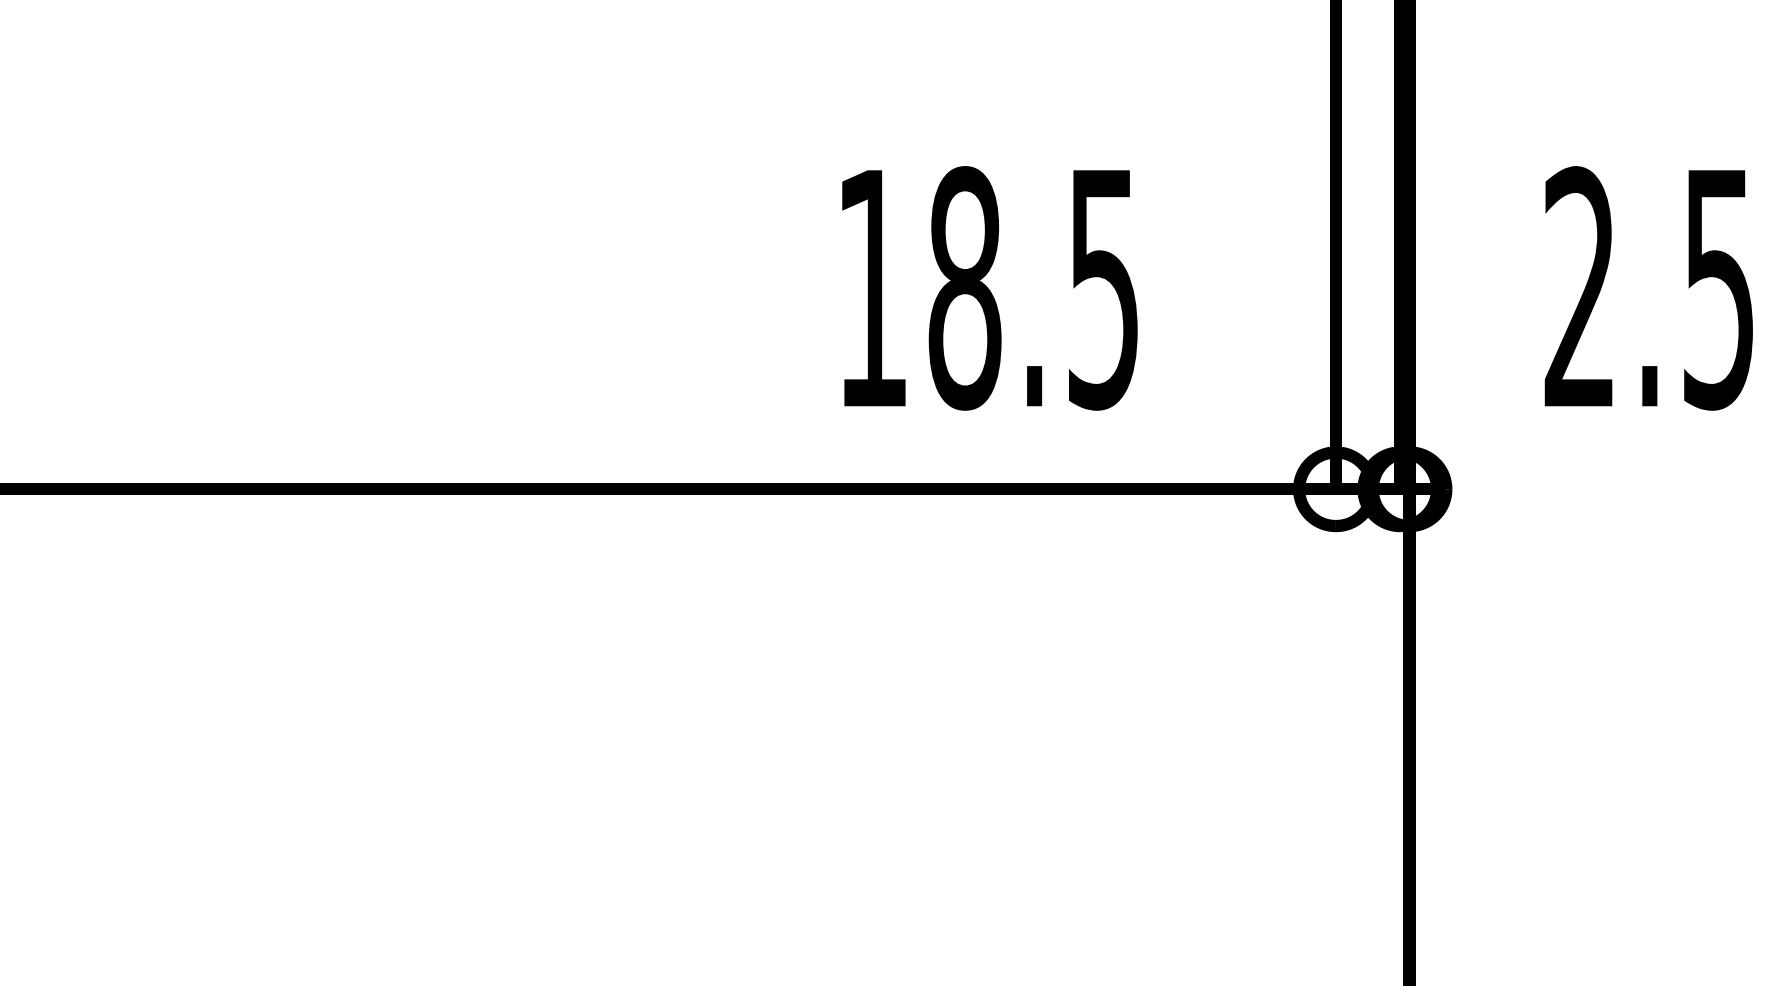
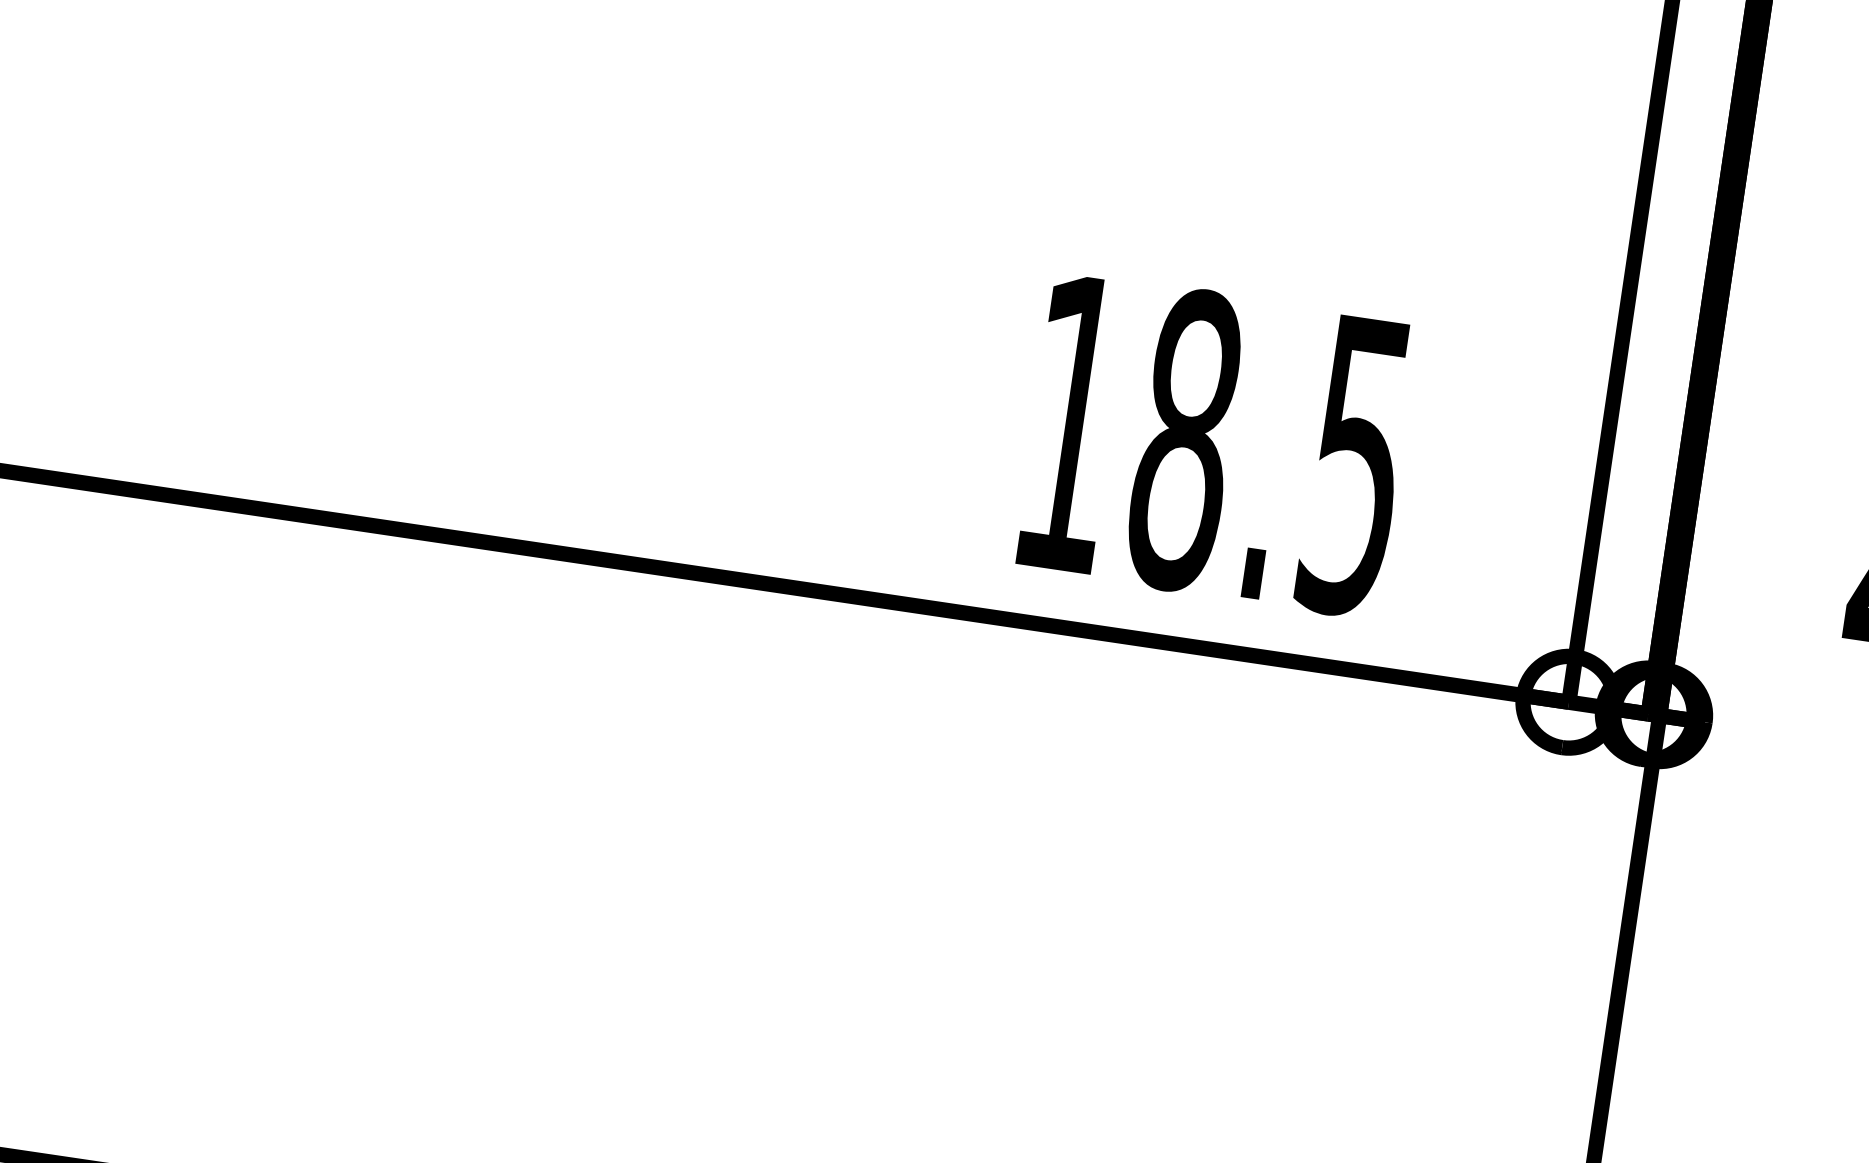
text: (989, 288) -> (1215, 444), moved

